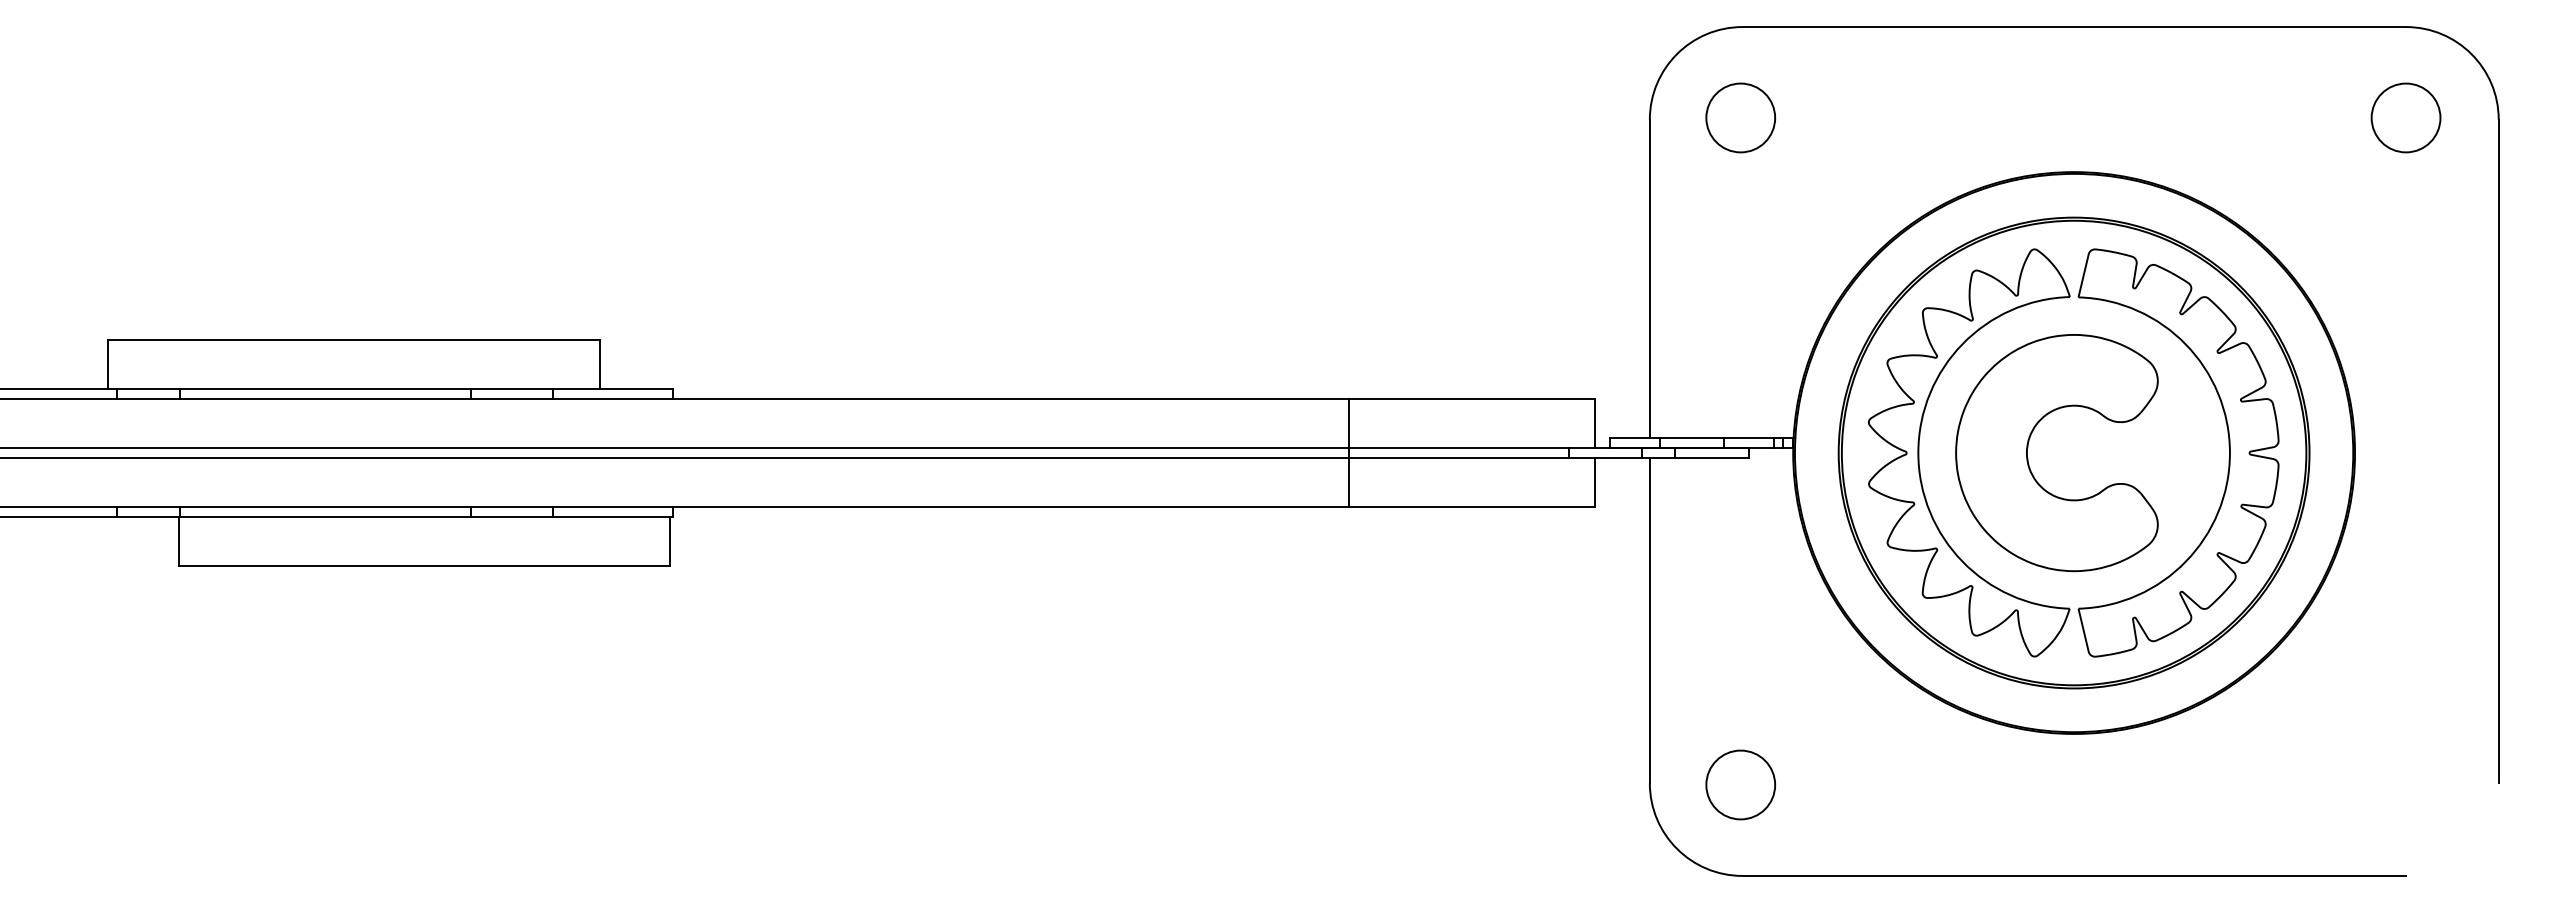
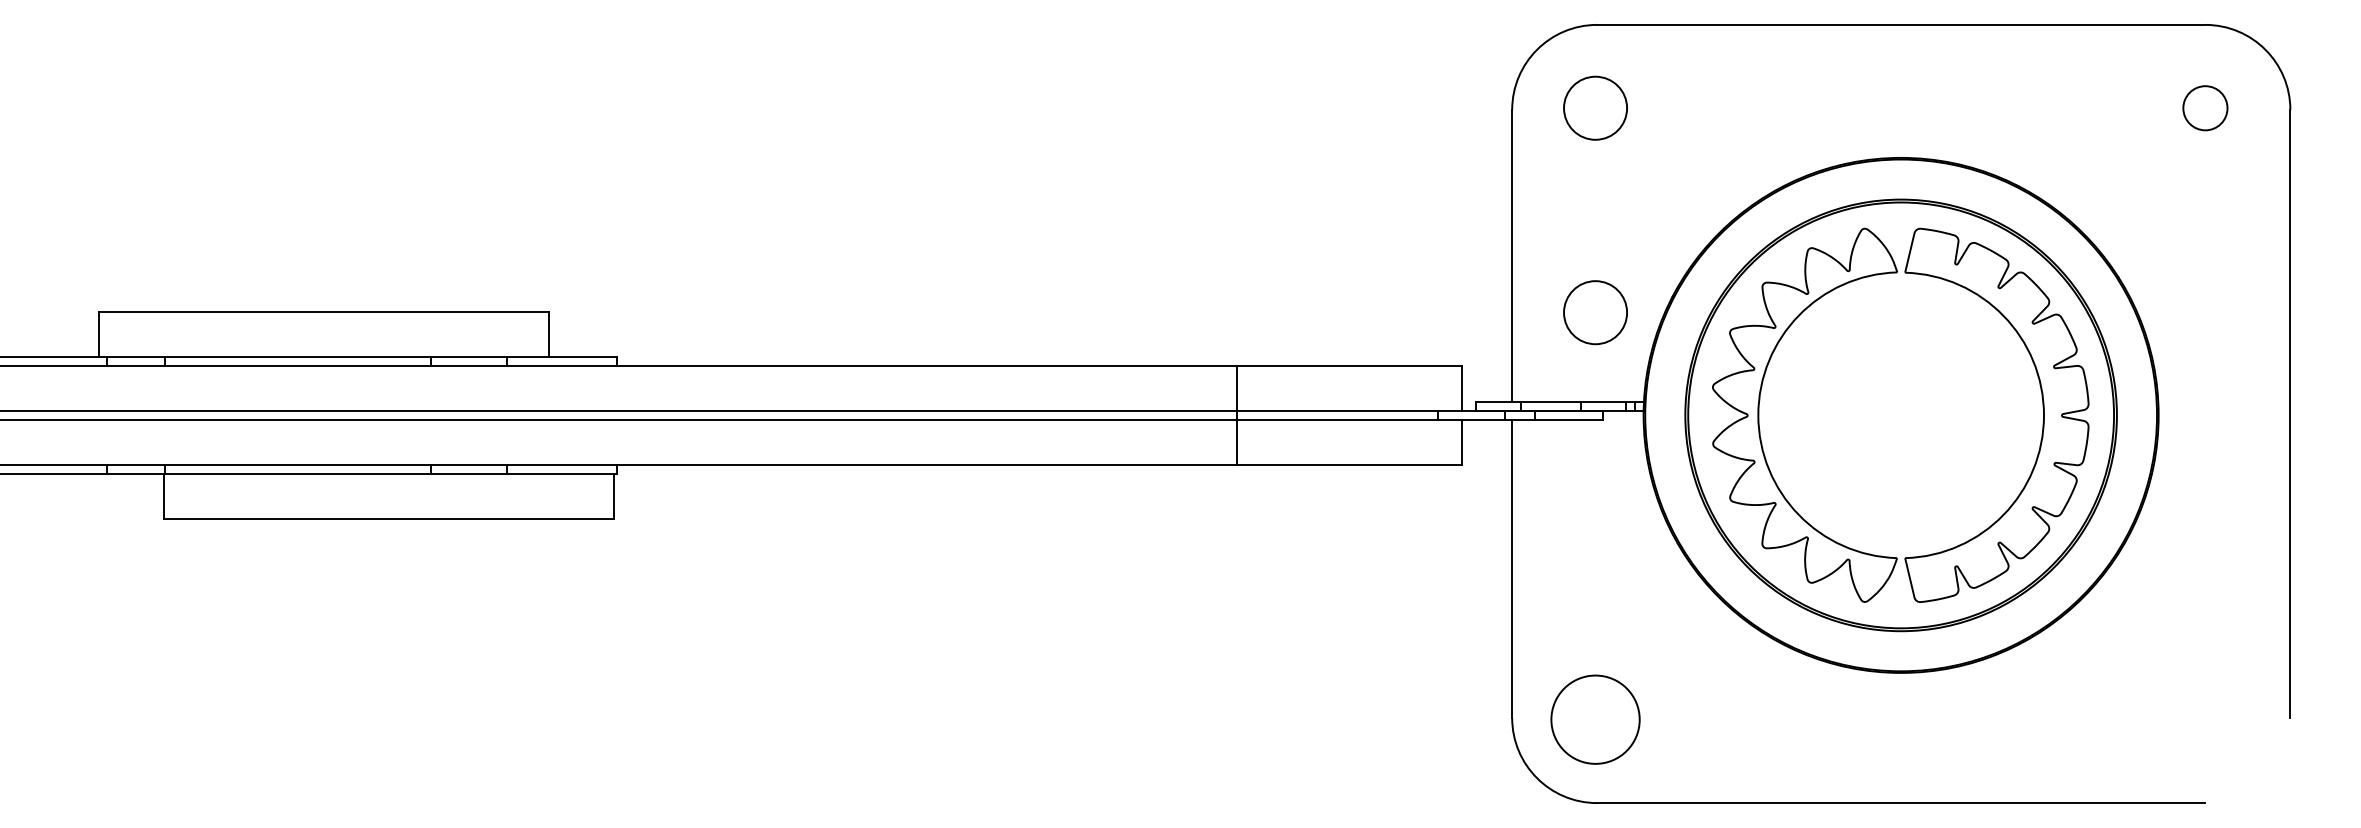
circle: (2405, 117) -> (2204, 107), size x0.7
circle: (1740, 340) -> (1595, 312), added
part: (2028, 458) -> (1859, 420), removed
circle: (1740, 784) -> (1595, 719), size x1.4

